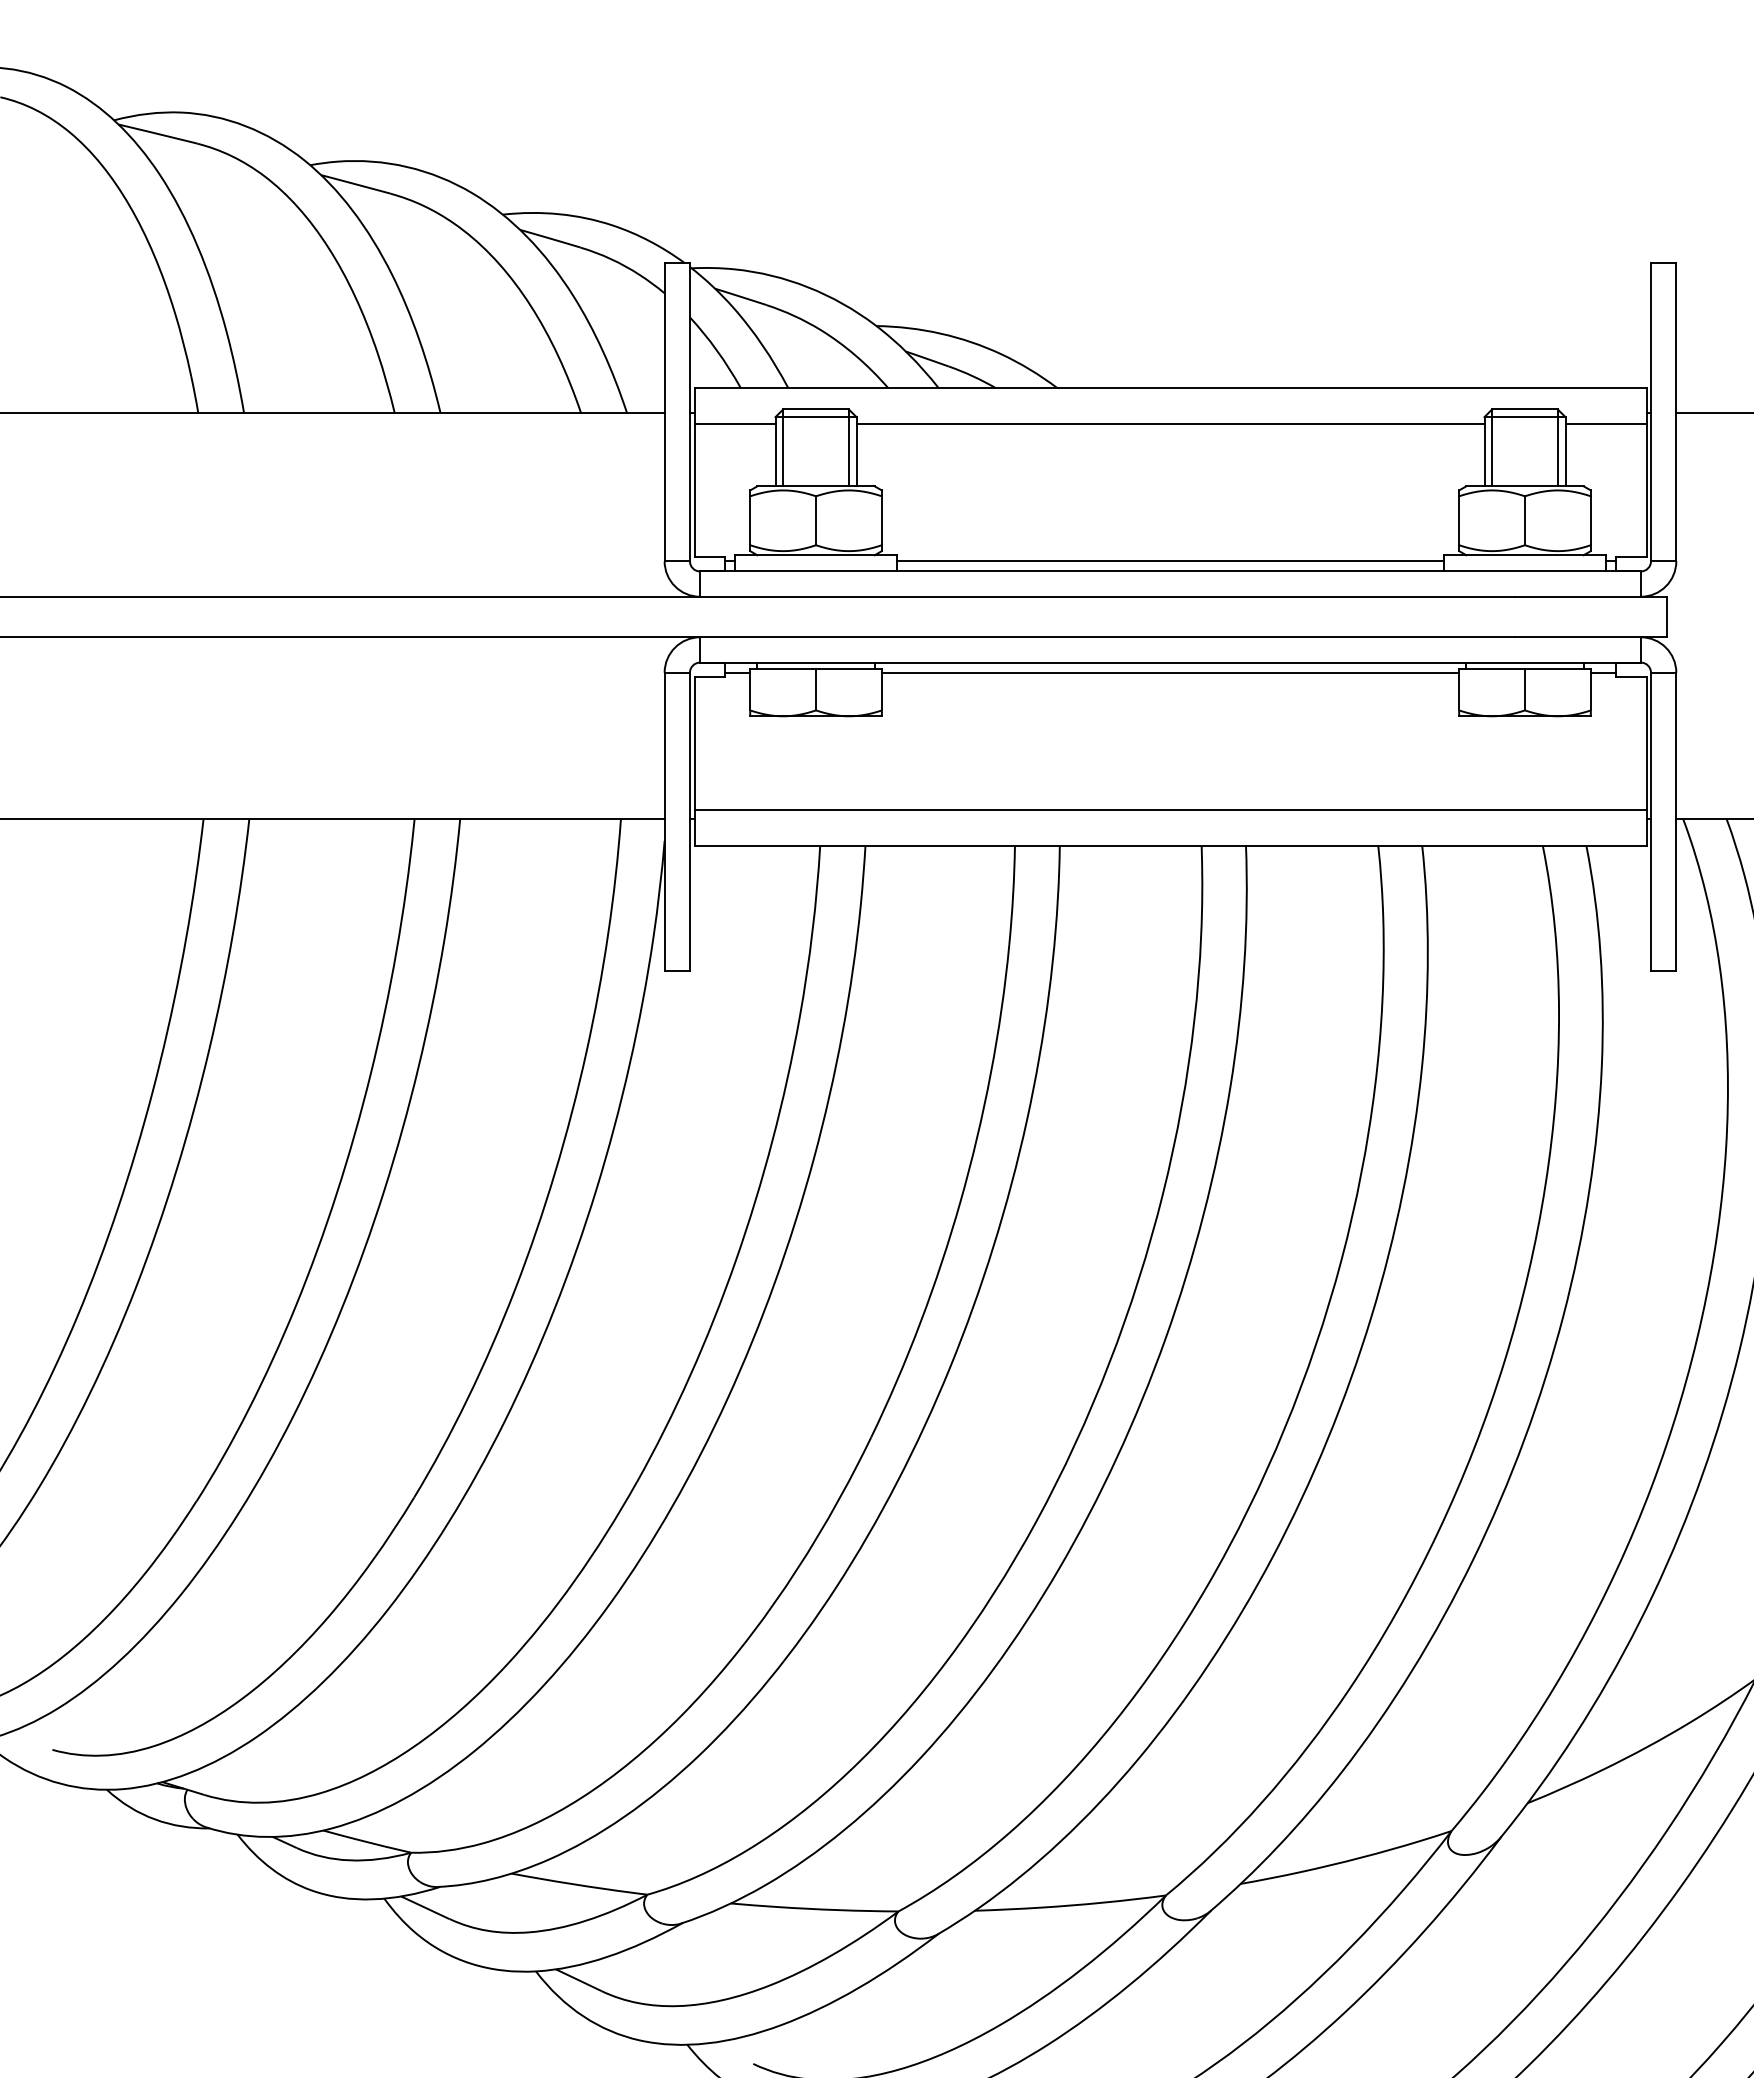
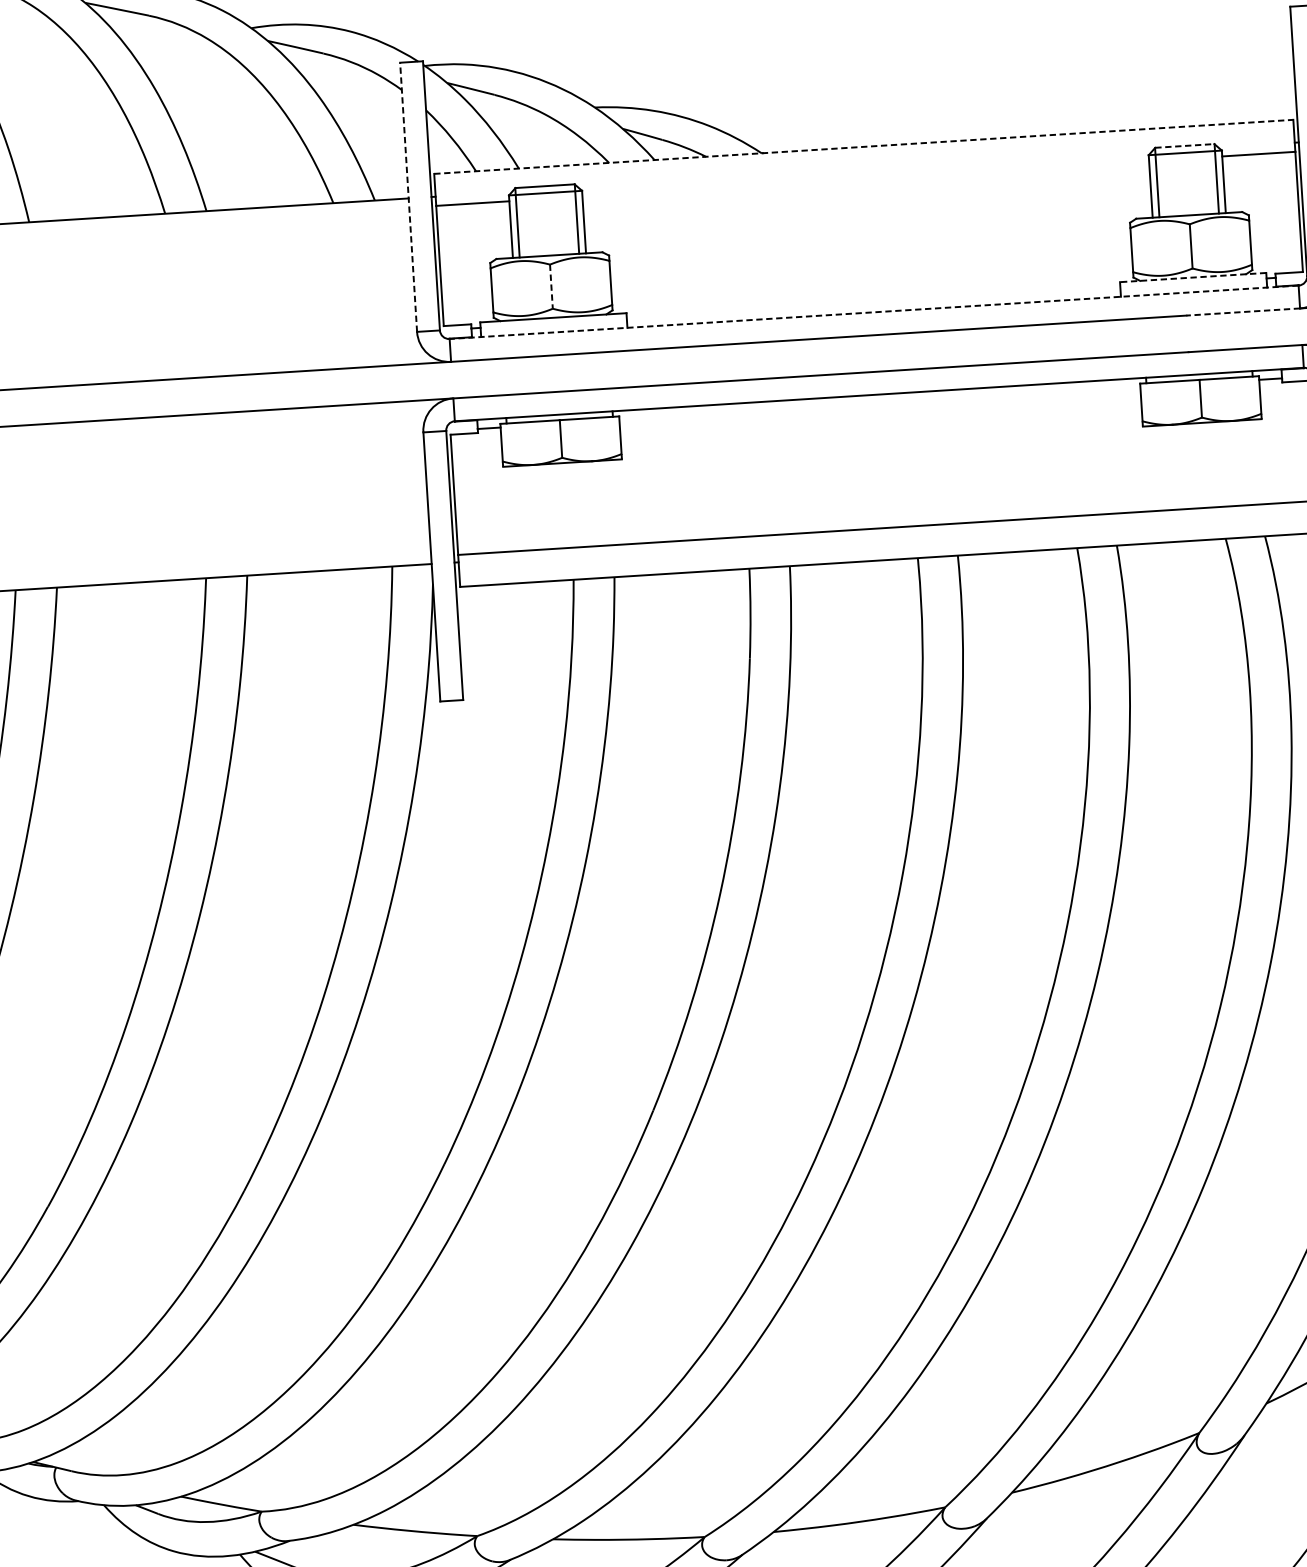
line: (1171, 388) -> (864, 147), solid -> dashed
line: (1524, 409) -> (1184, 146), solid -> dashed
line: (664, 411) -> (408, 196), solid -> dashed
line: (1170, 423) -> (865, 178), removed
line: (816, 521) -> (551, 287), solid -> dashed
line: (1524, 555) -> (1192, 277), solid -> dashed
line: (1170, 561) -> (873, 303), removed
line: (1169, 571) -> (873, 312), solid -> dashed
line: (1577, 596) -> (1242, 311), solid -> dashed
line: (1170, 672) -> (879, 403), removed

